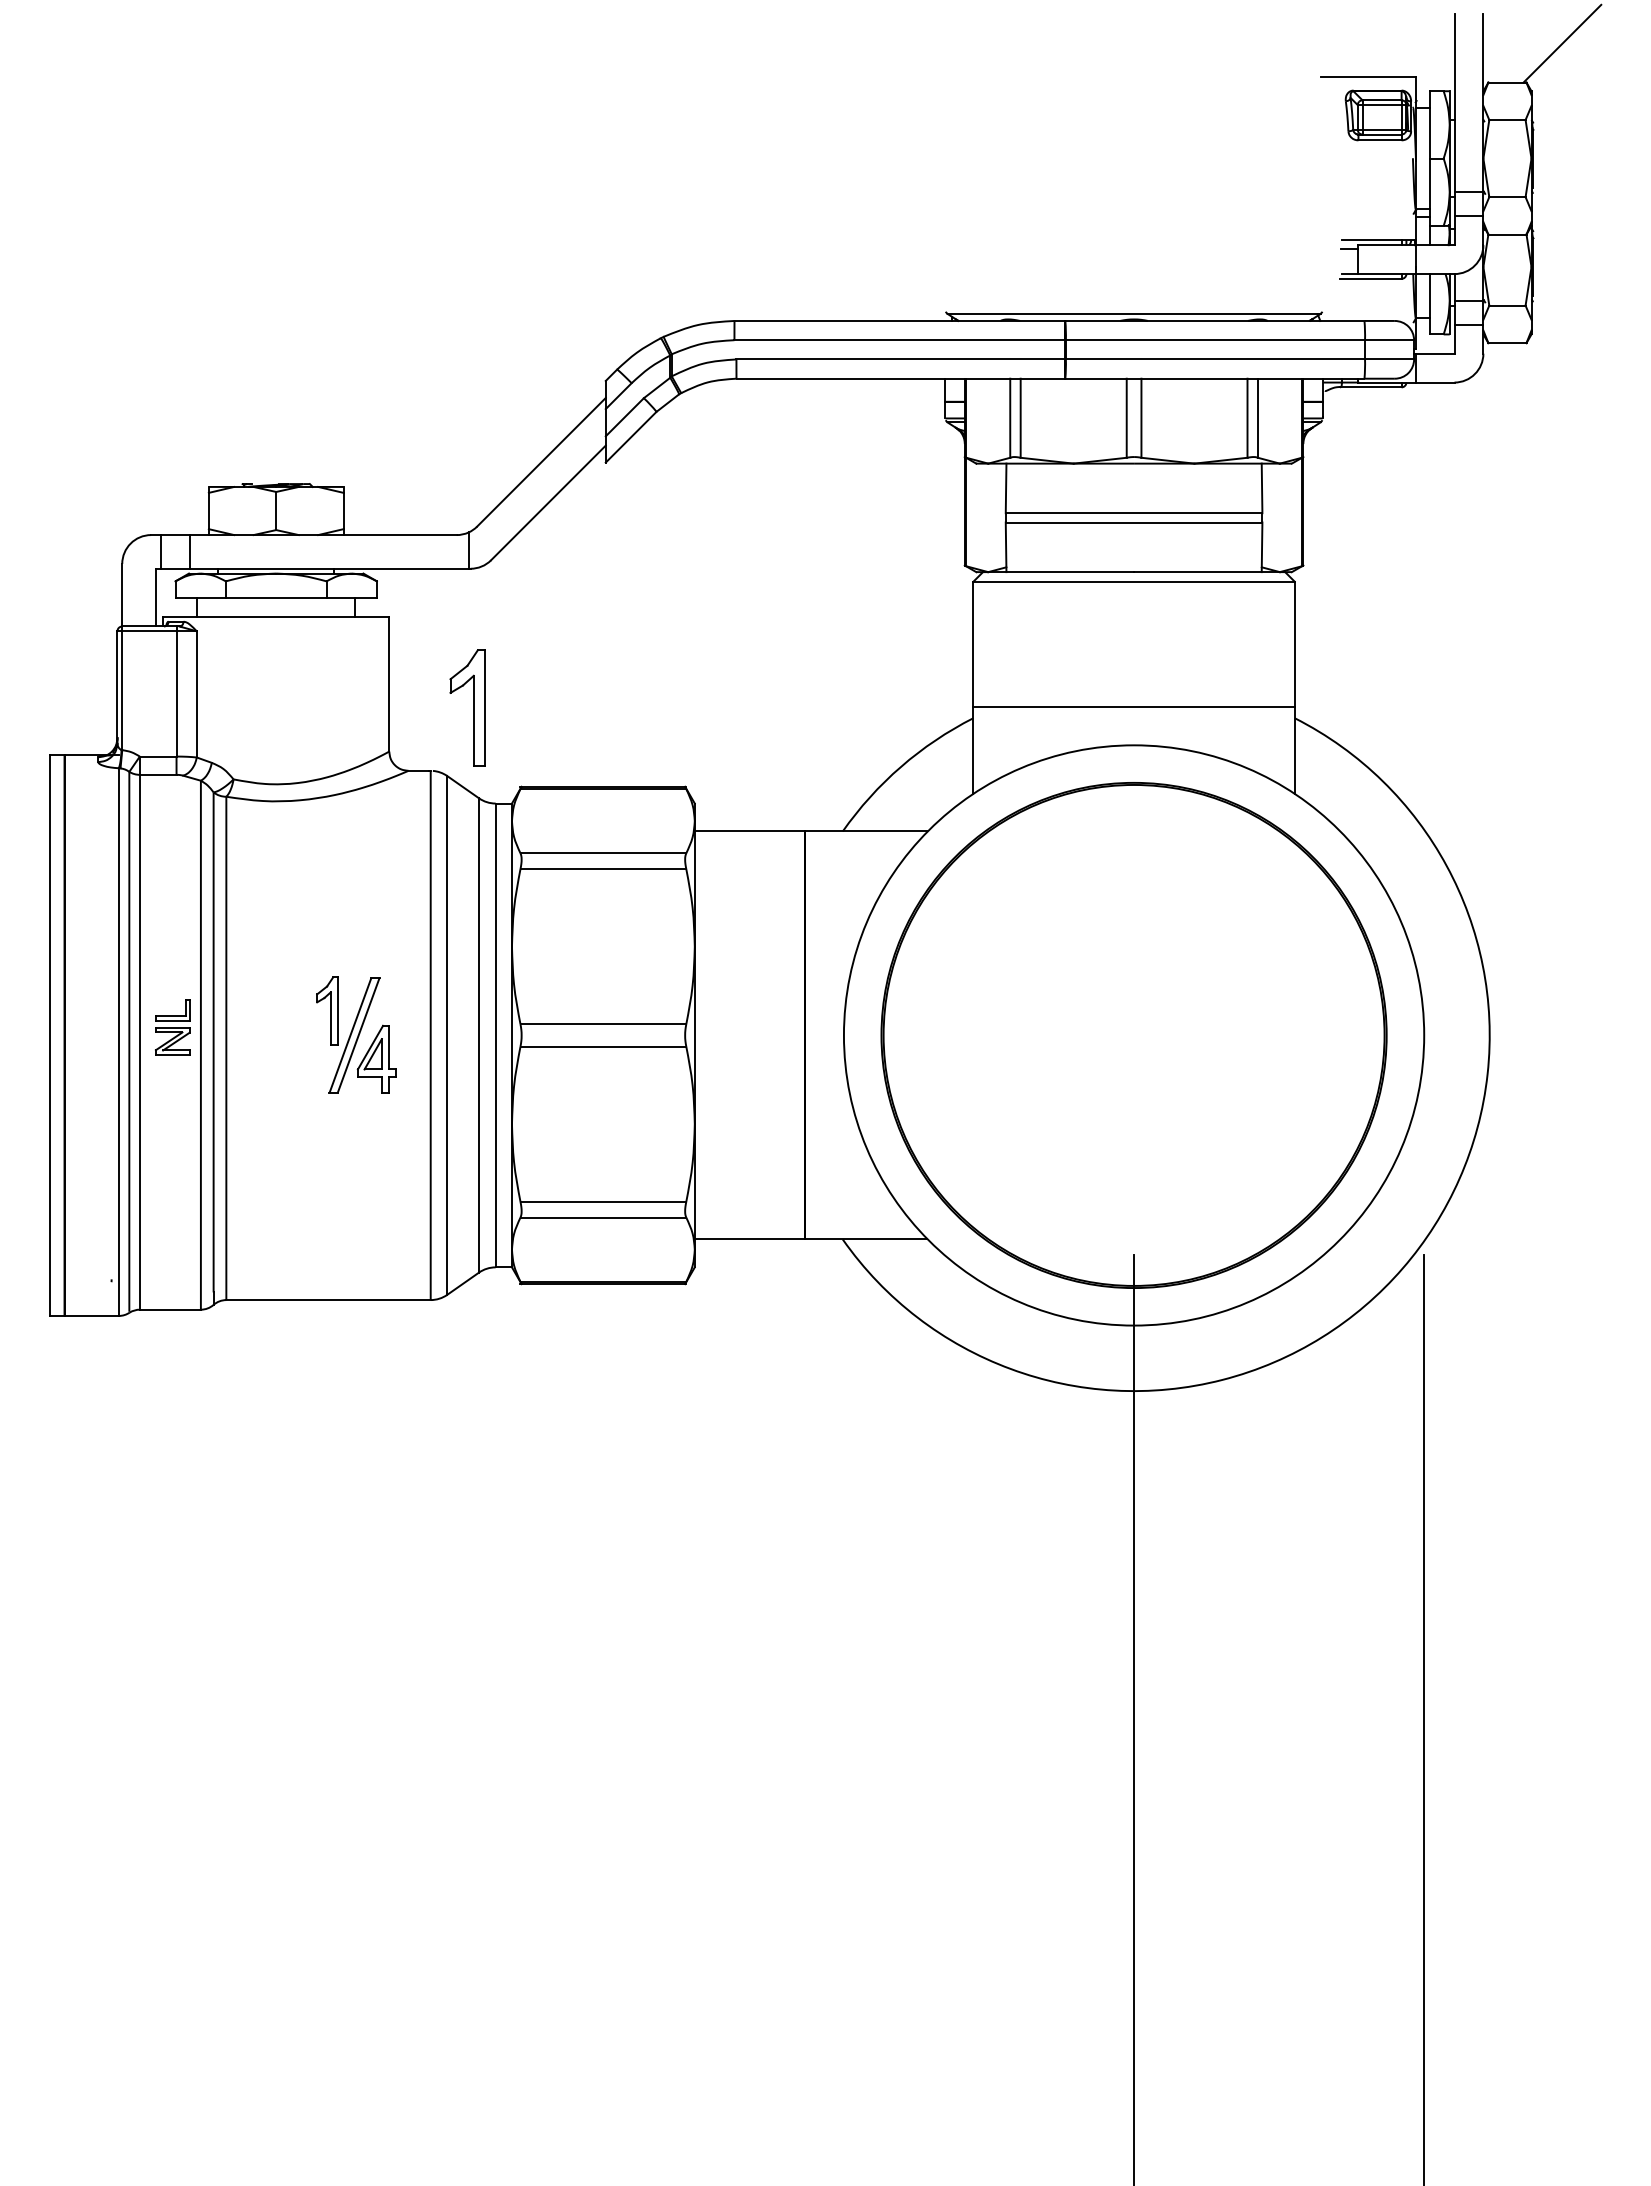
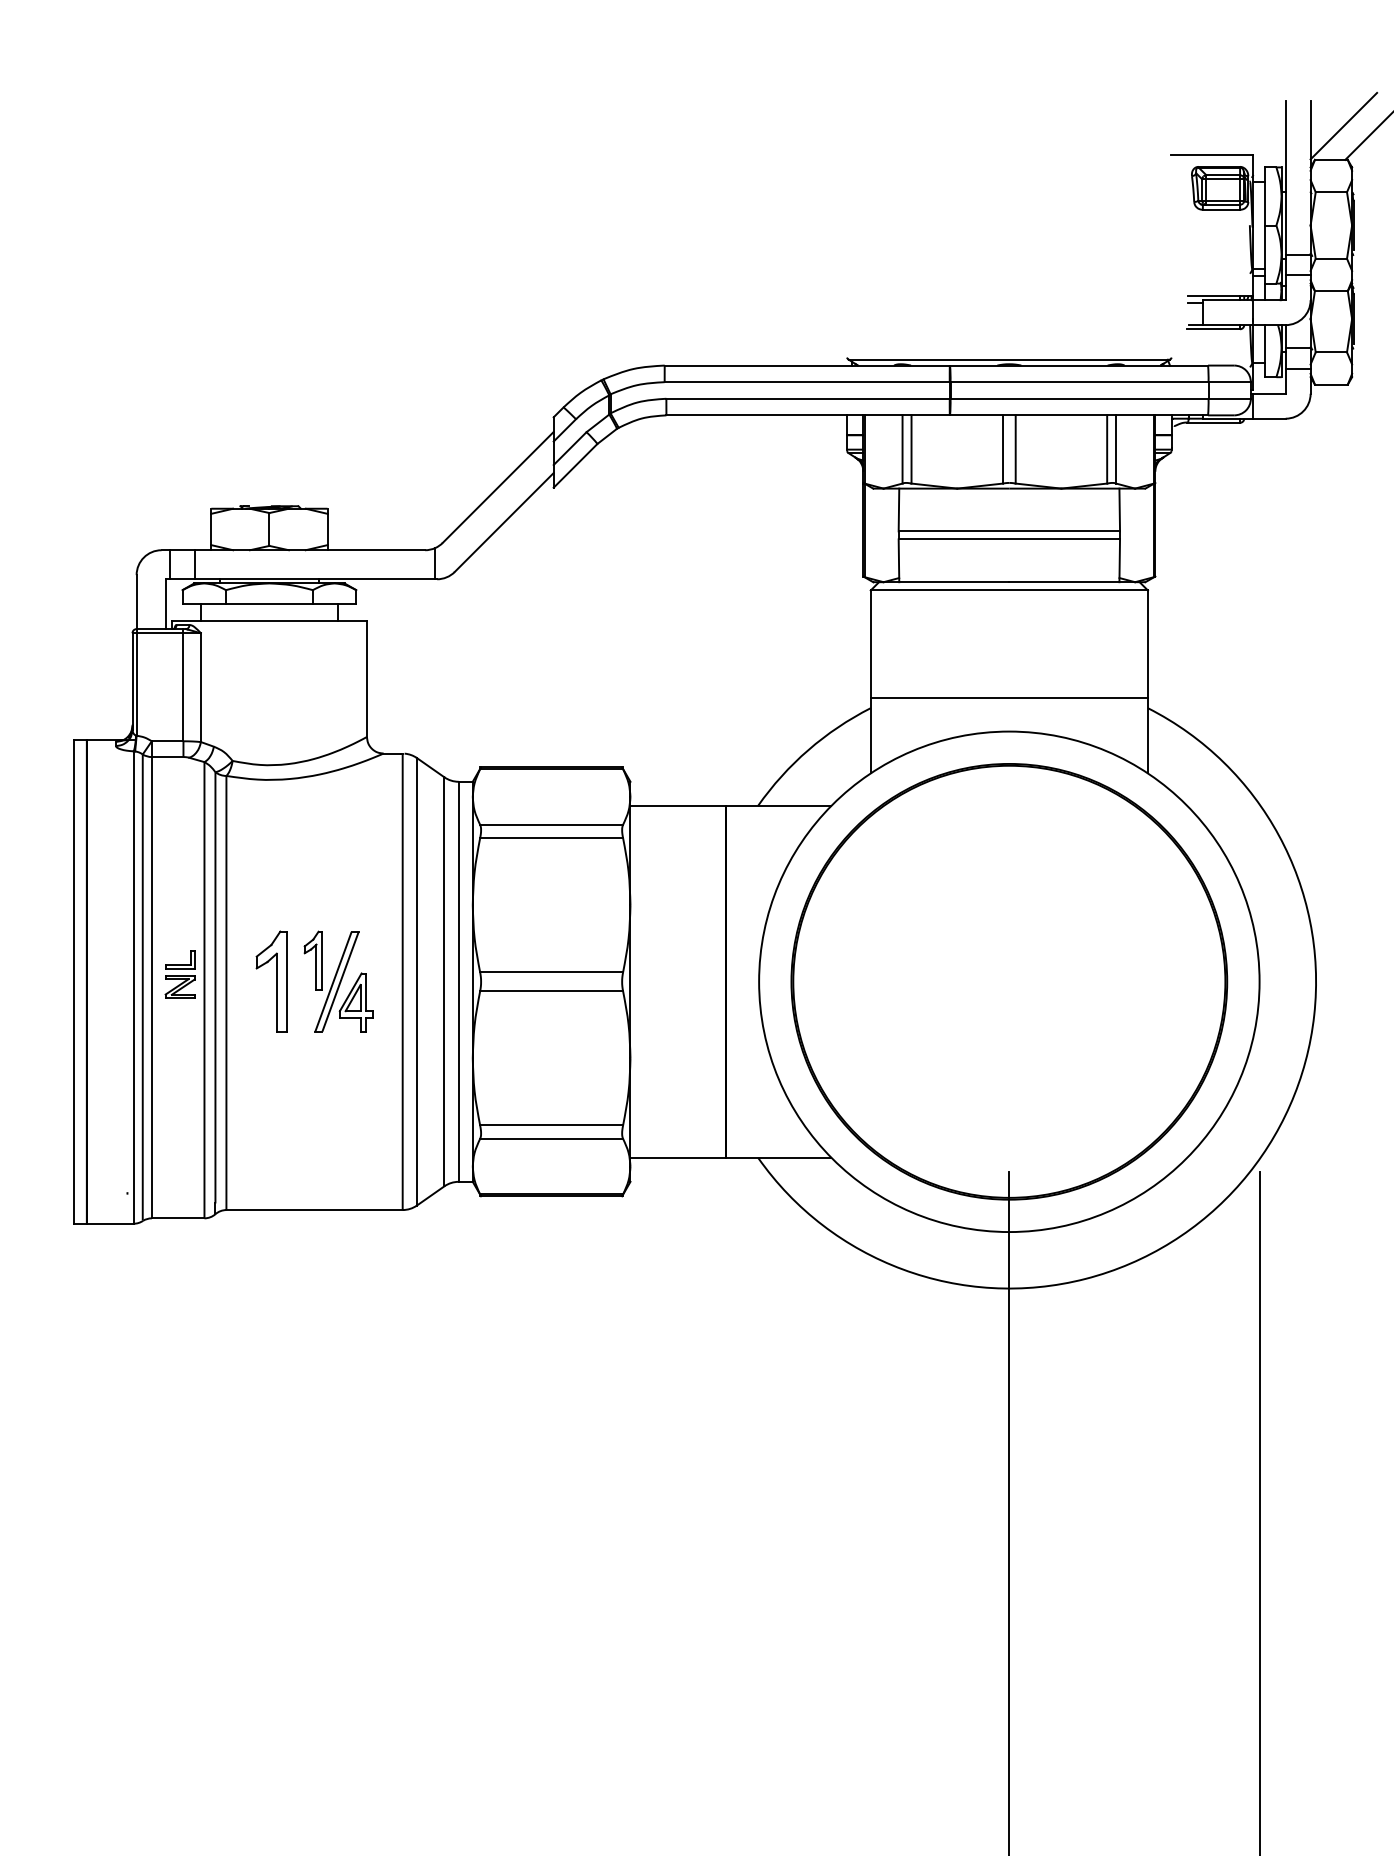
line: (1521, 42) -> (1343, 125), added
part: (467, 707) -> (271, 980), moved

